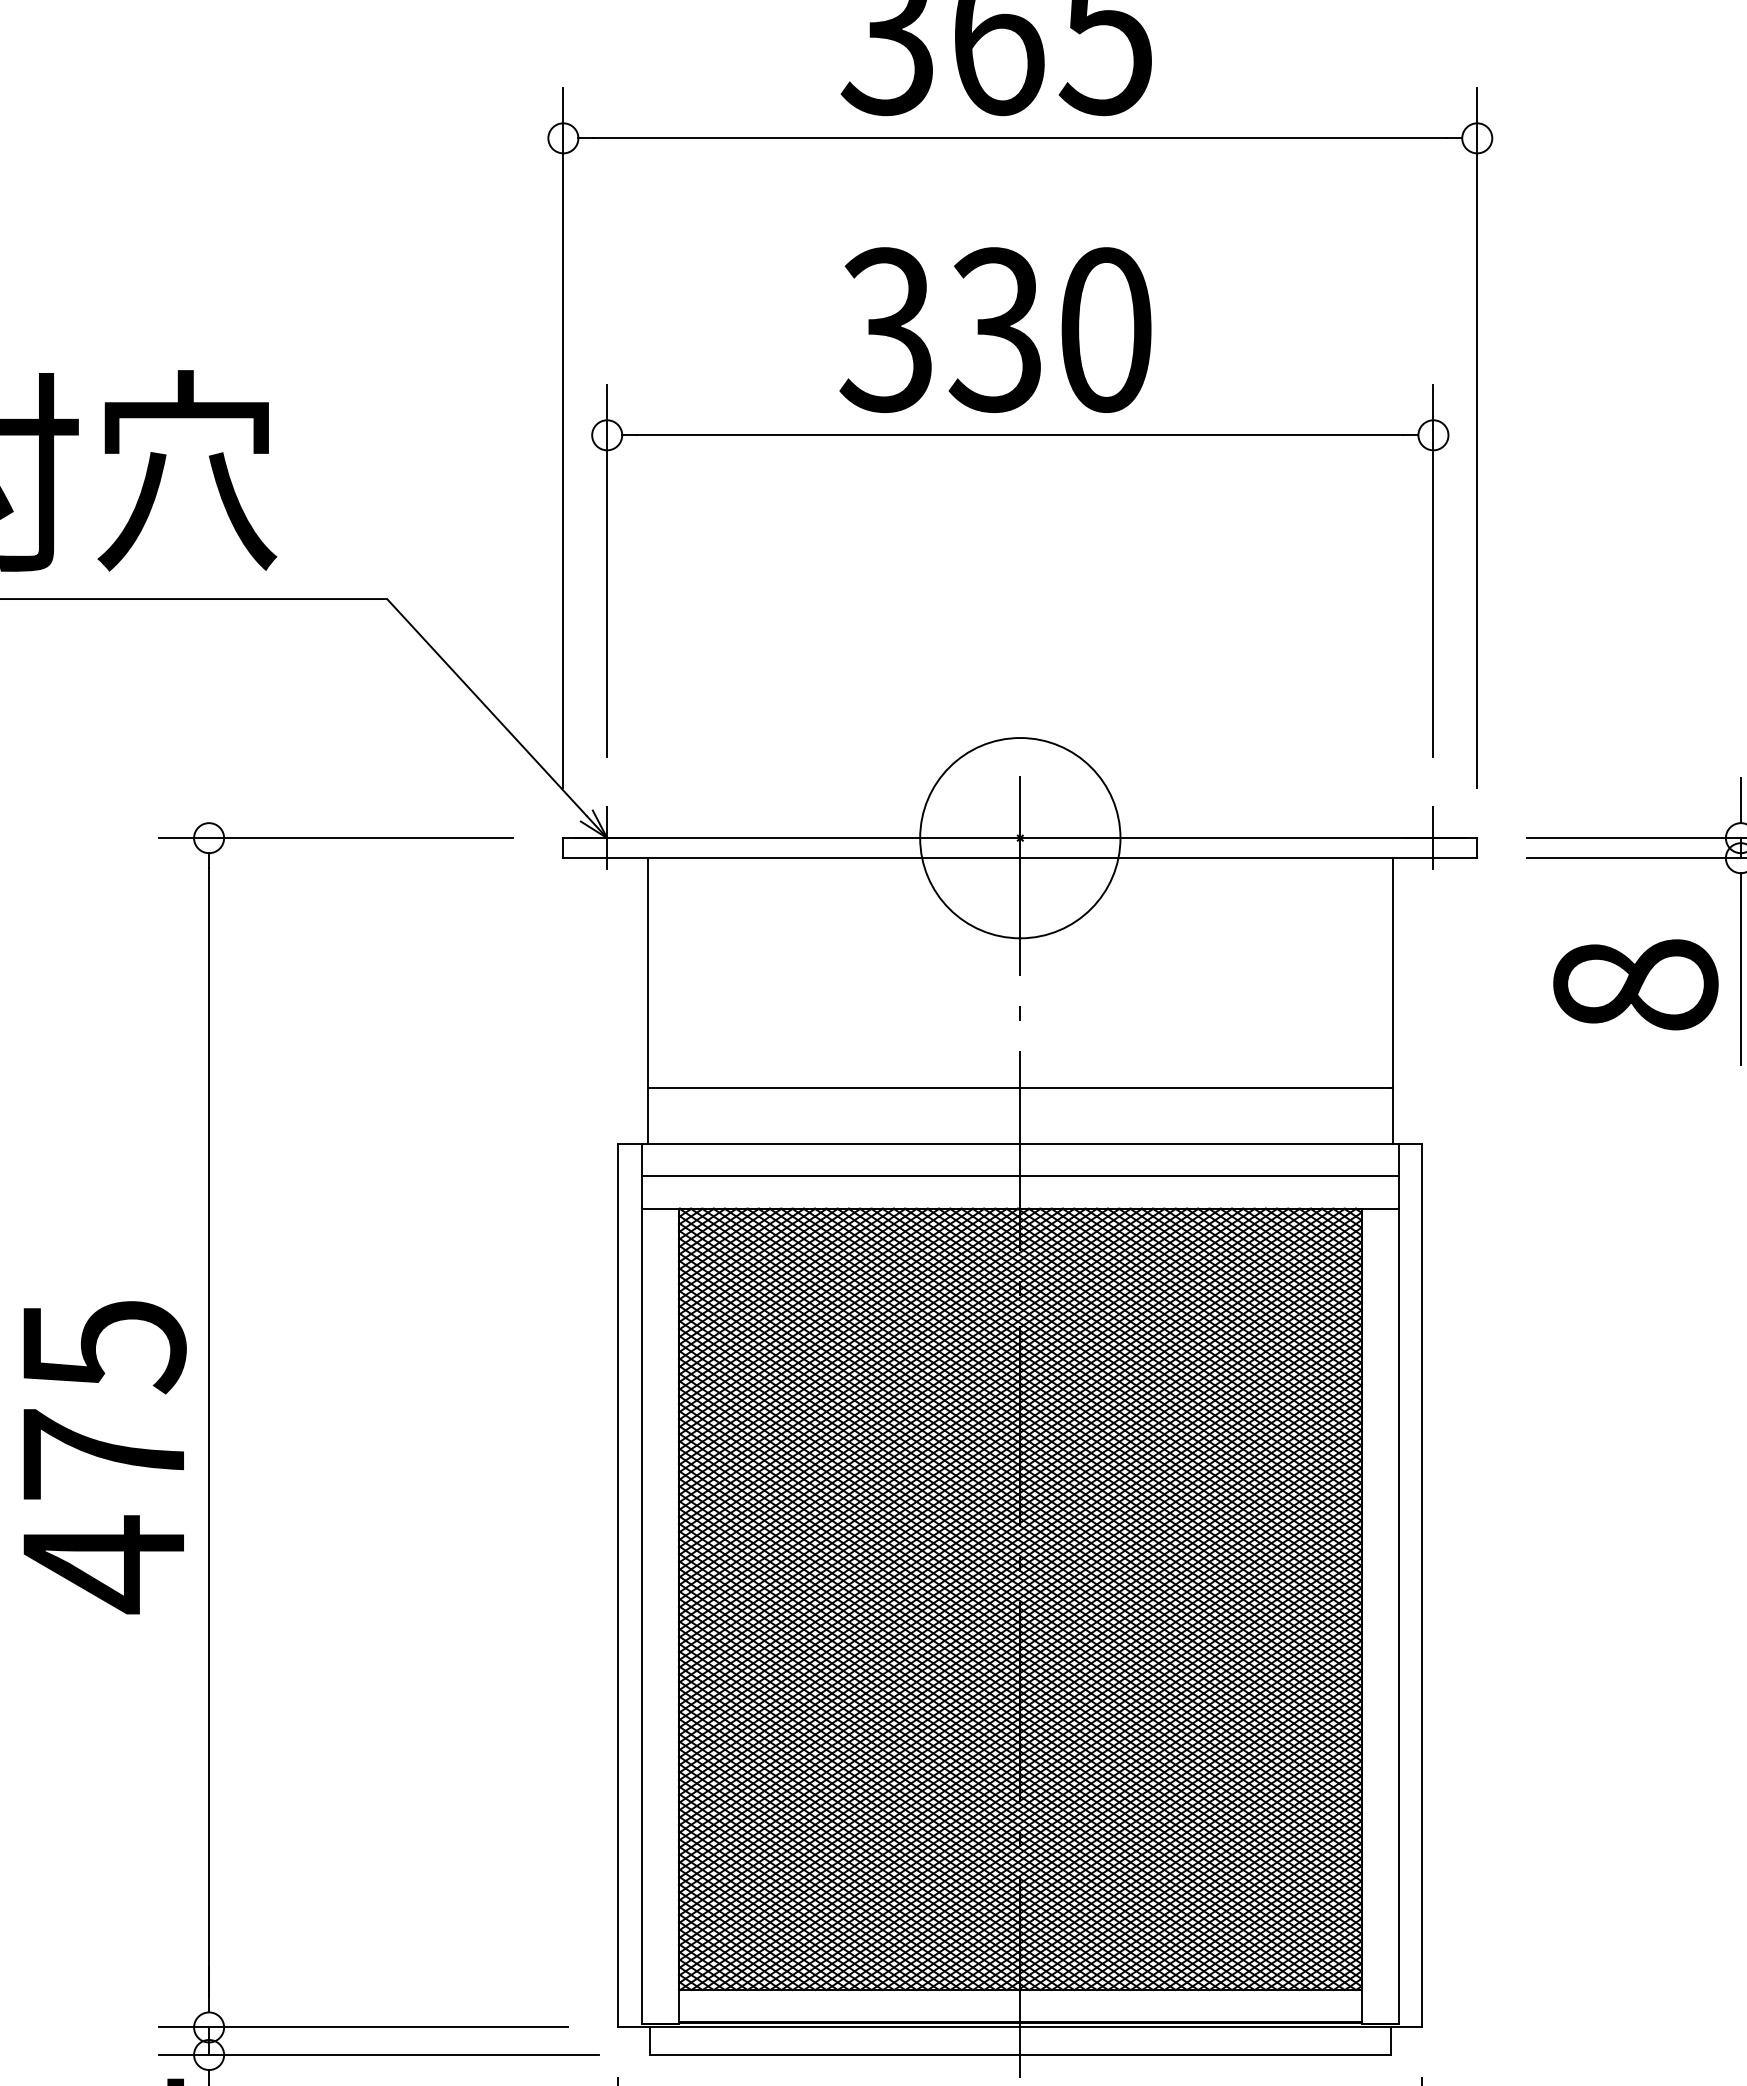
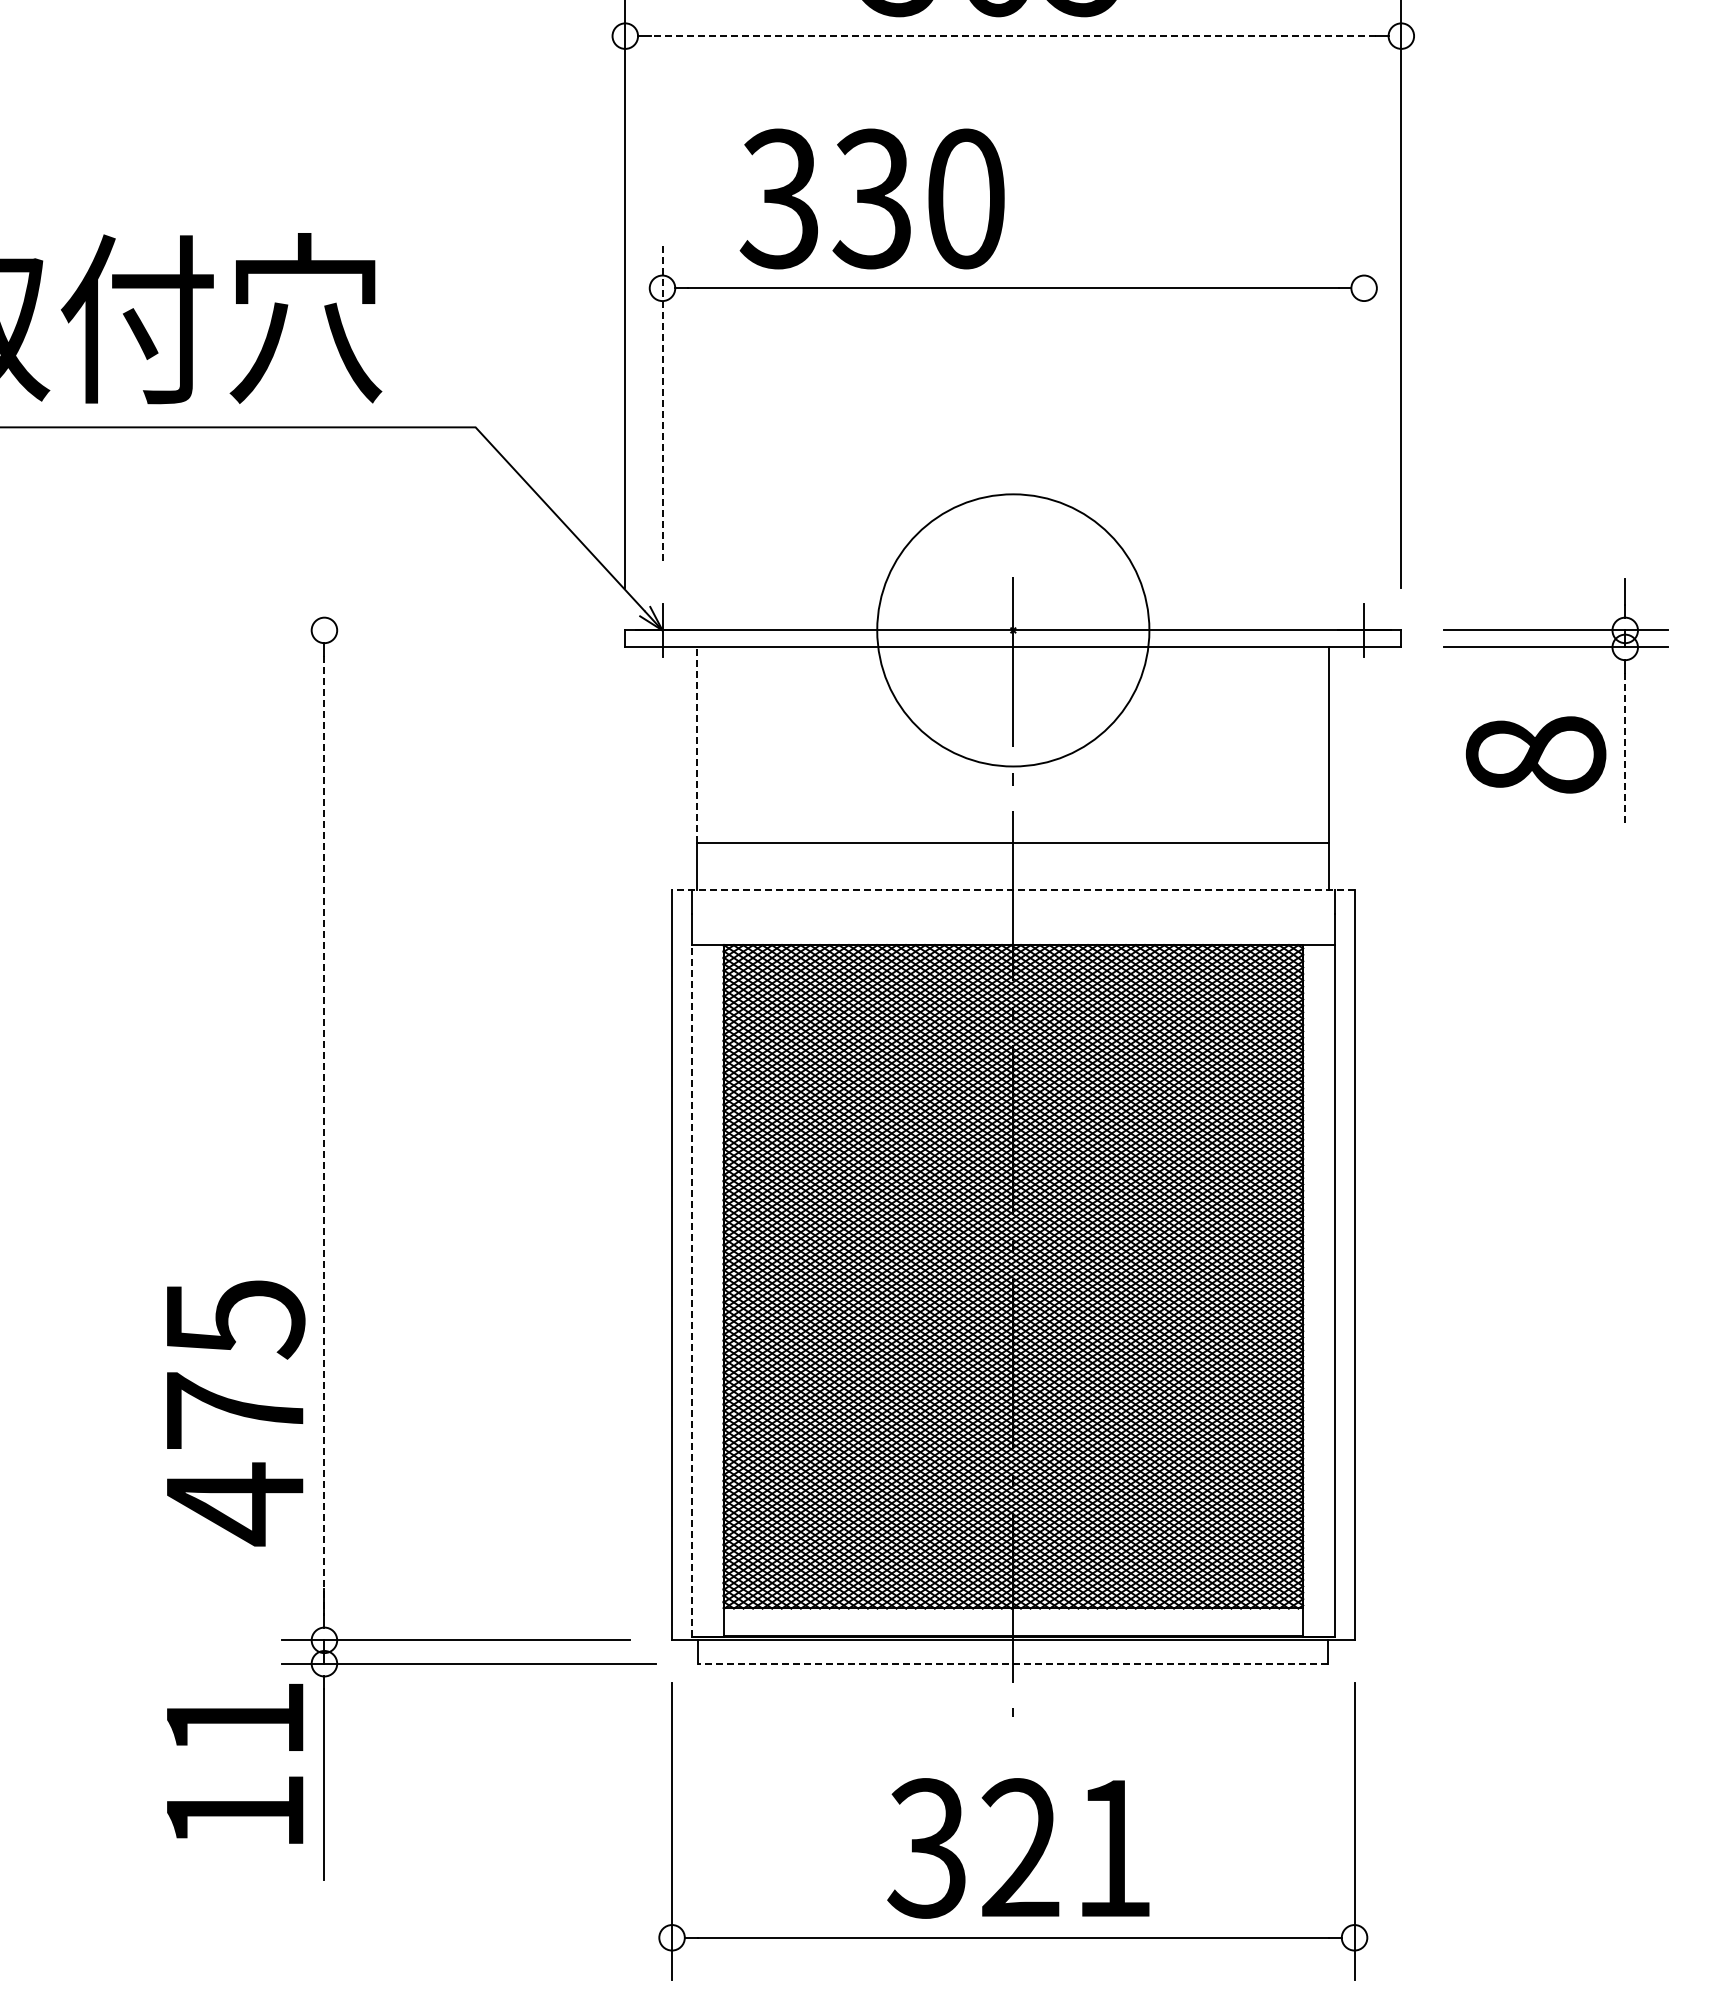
line: (1020, 138) -> (1013, 36), solid -> dashed
text: (994, 329) -> (871, 198), moved
line: (607, 570) -> (662, 403), solid -> dashed
line: (1433, 570) -> (1364, 403), removed
line: (335, 838) -> (431, 630), removed
circle: (1020, 838) -> (1013, 630), size x1.6
line: (648, 973) -> (697, 745), solid -> dashed
line: (1741, 976) -> (1625, 747), solid -> dashed
line: (1019, 1143) -> (1012, 889), solid -> dashed
line: (1020, 1176) -> (1013, 917), removed
line: (209, 1432) -> (324, 1135), solid -> dashed
text: (105, 1457) -> (236, 1413), moved
line: (642, 1615) -> (692, 1290), solid -> dashed
line: (1020, 2054) -> (1013, 1663), solid -> dashed

